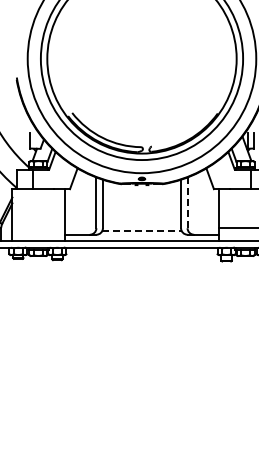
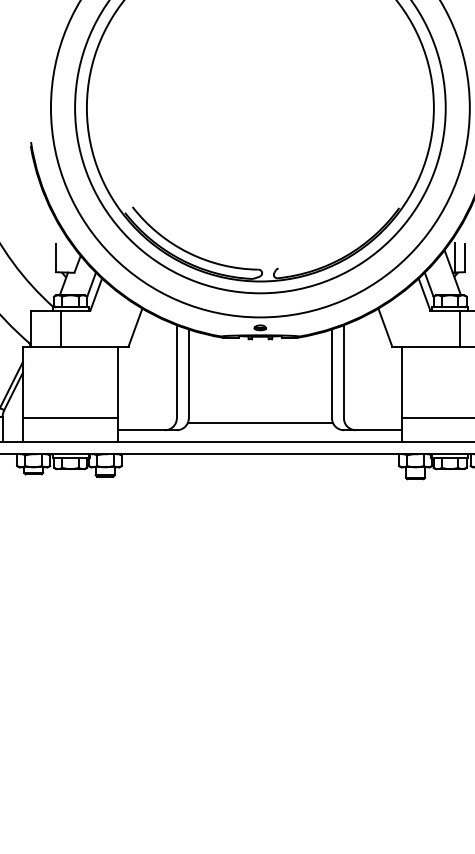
line: (187, 203) -> (343, 372), dashed -> solid
line: (38, 228) -> (70, 418), added
line: (141, 230) -> (259, 422), dashed -> solid

